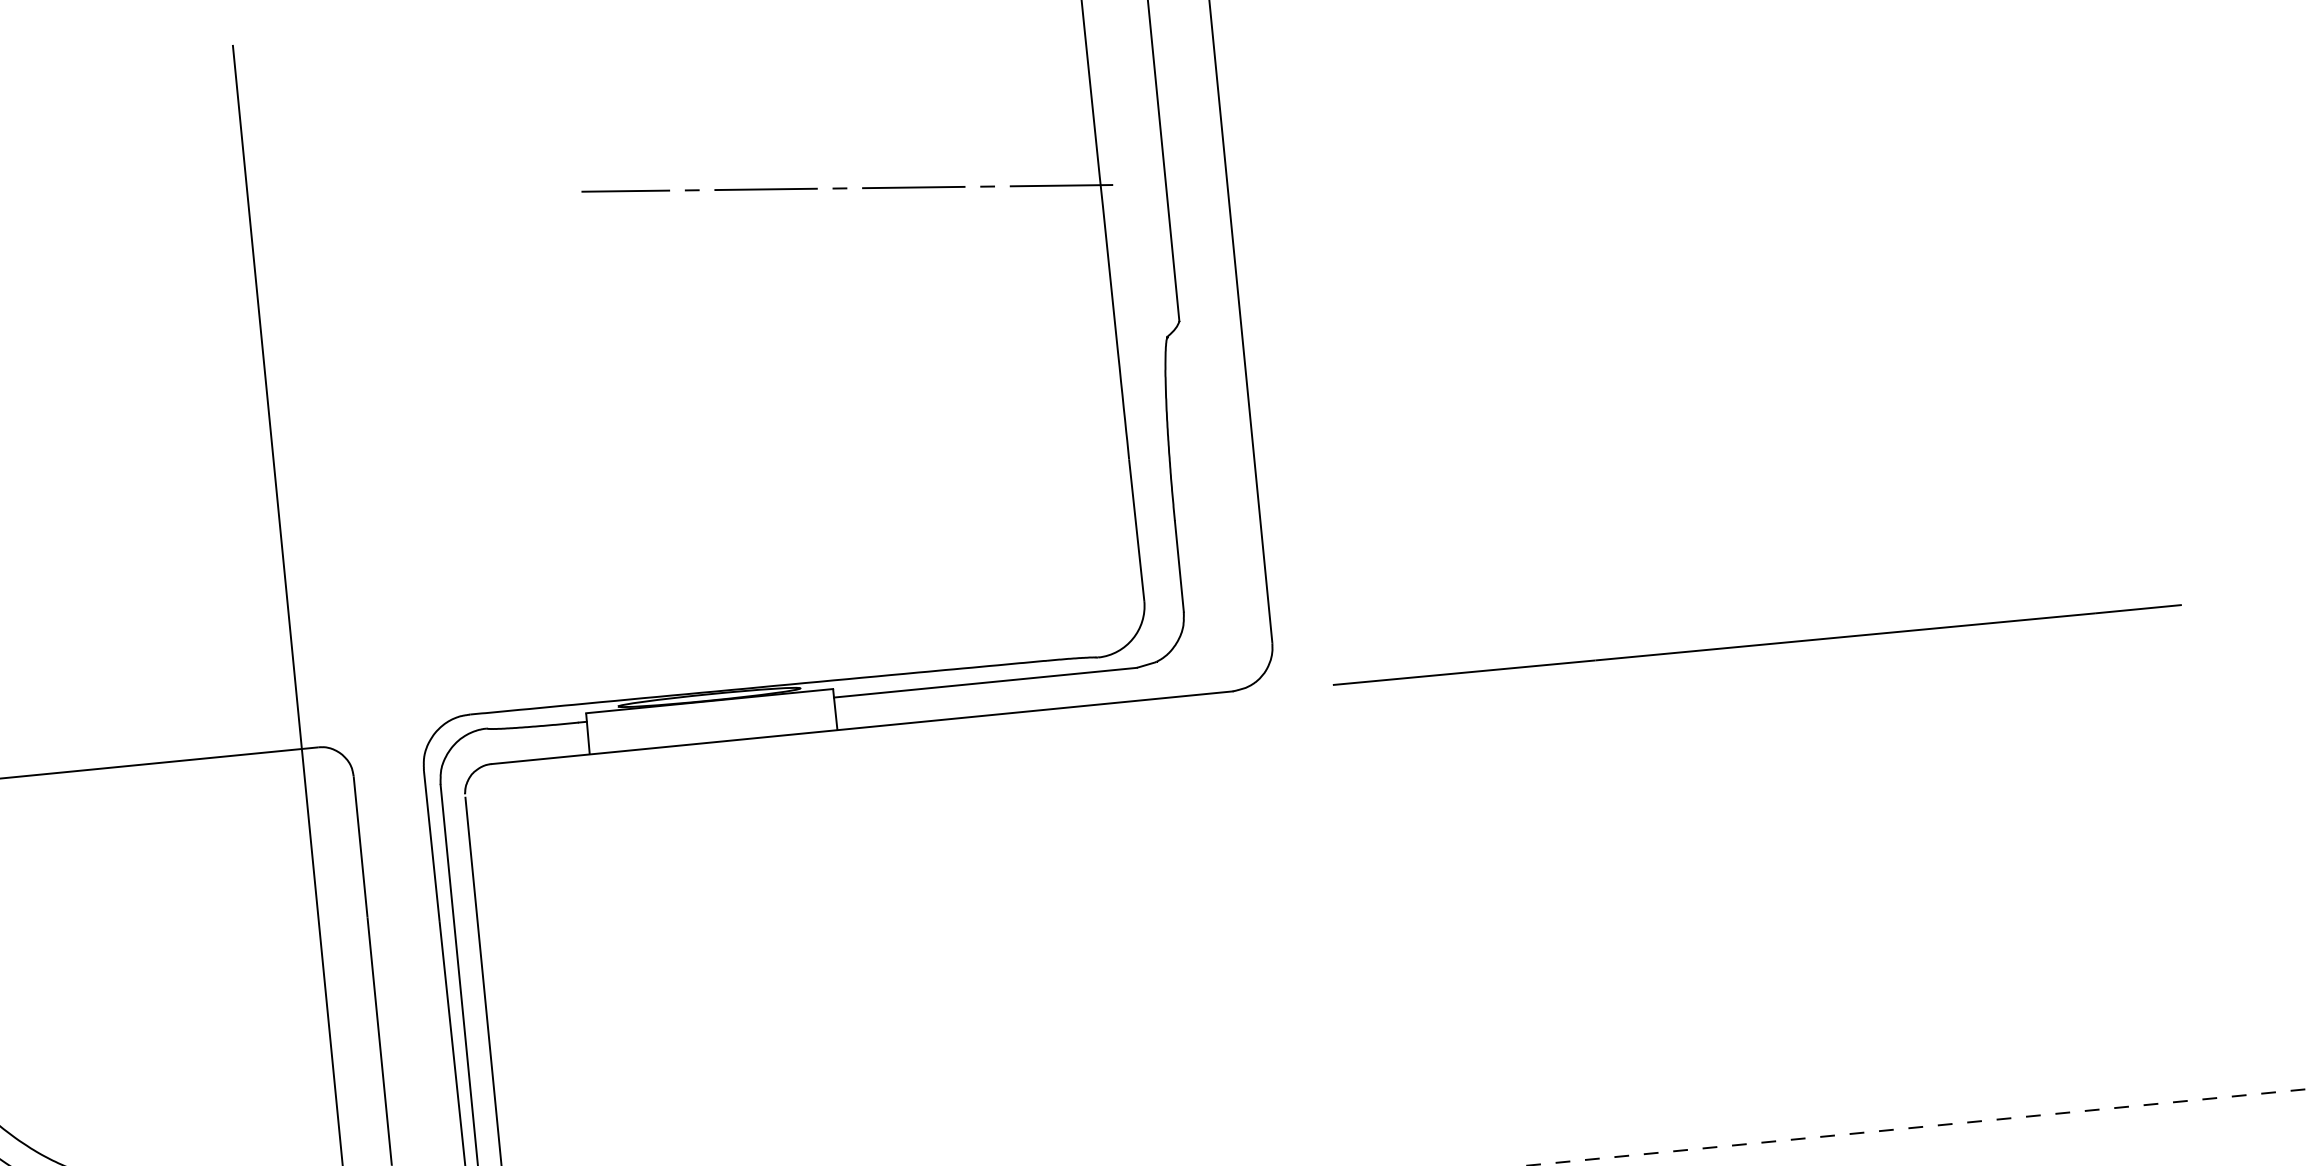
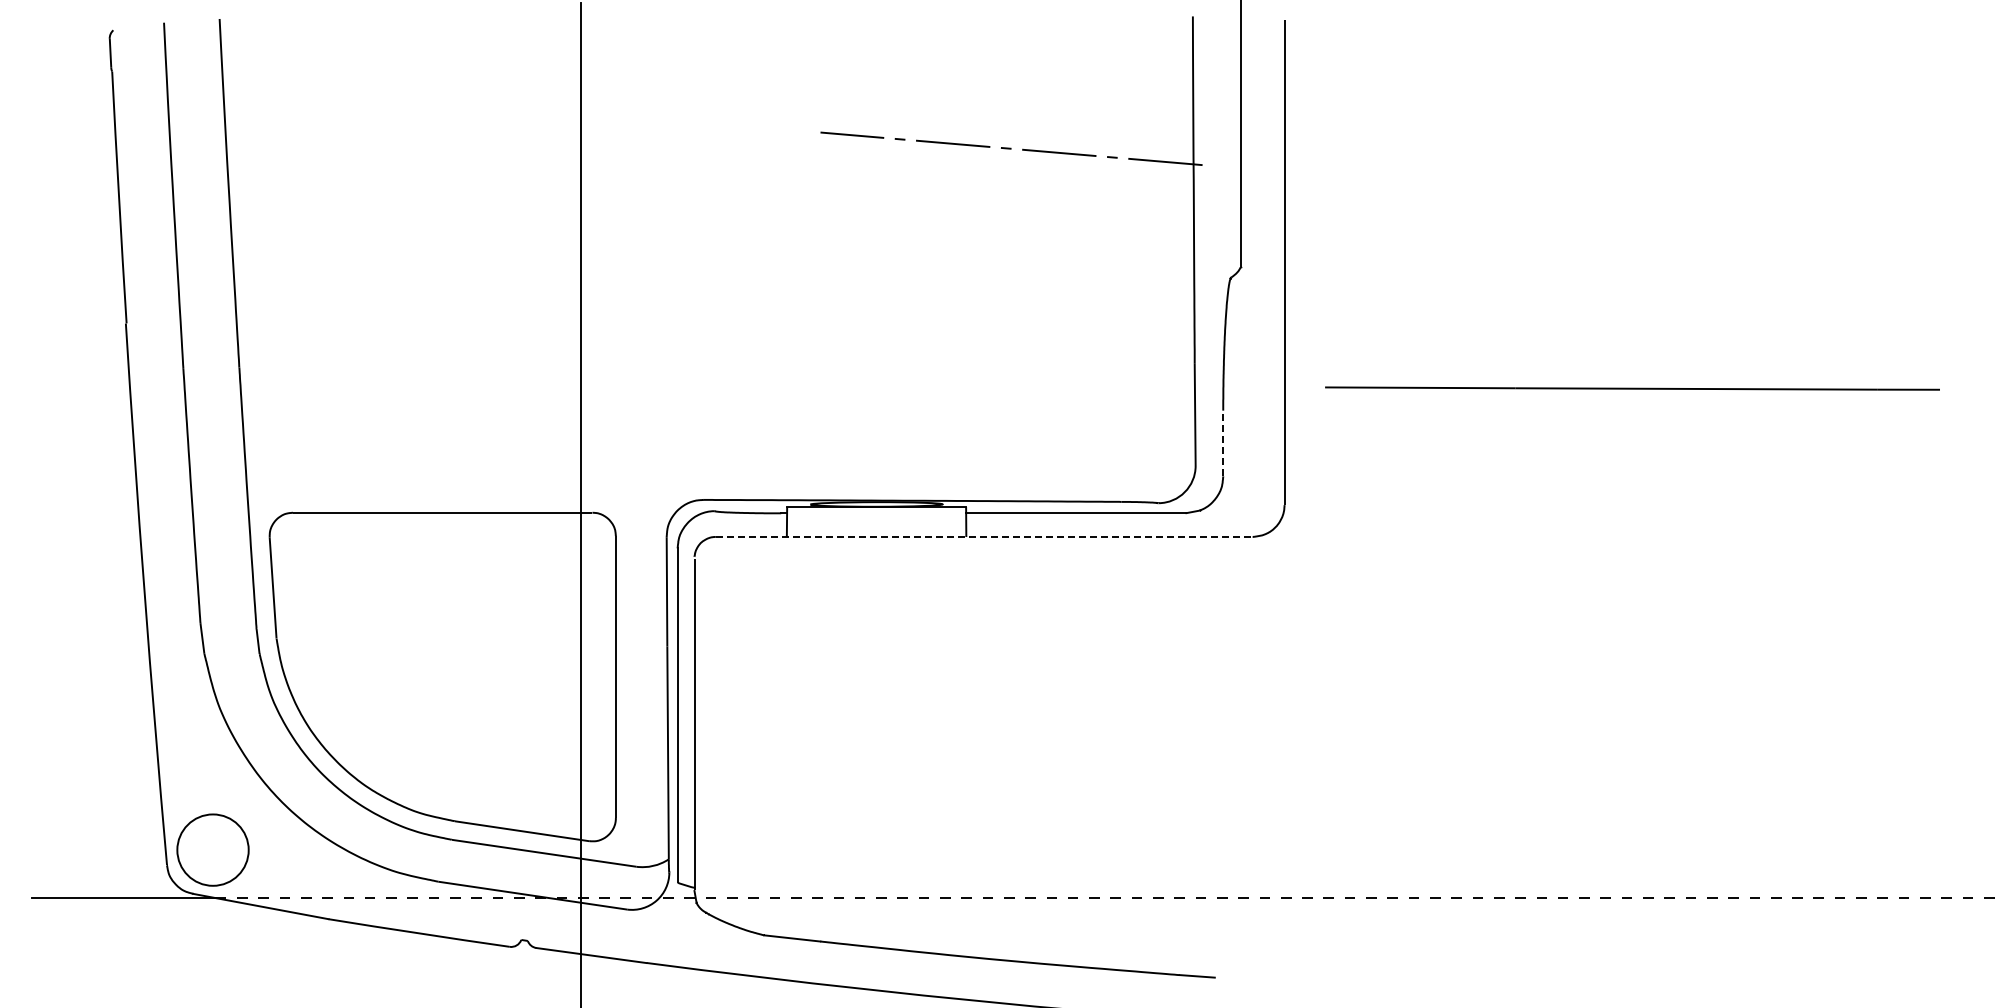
line: (1179, 566) -> (1223, 443), solid -> dashed
line: (1757, 644) -> (1632, 388), moved
line: (862, 727) -> (984, 536), solid -> dashed

